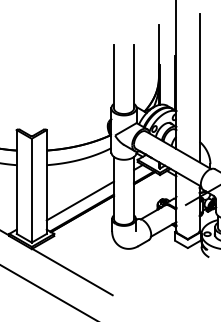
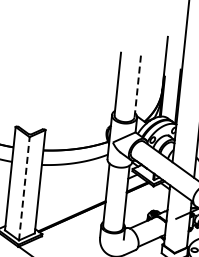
line: (134, 76) -> (138, 85), solid -> dashed
line: (31, 190) -> (24, 188), solid -> dashed
line: (79, 200) -> (70, 203), removed

